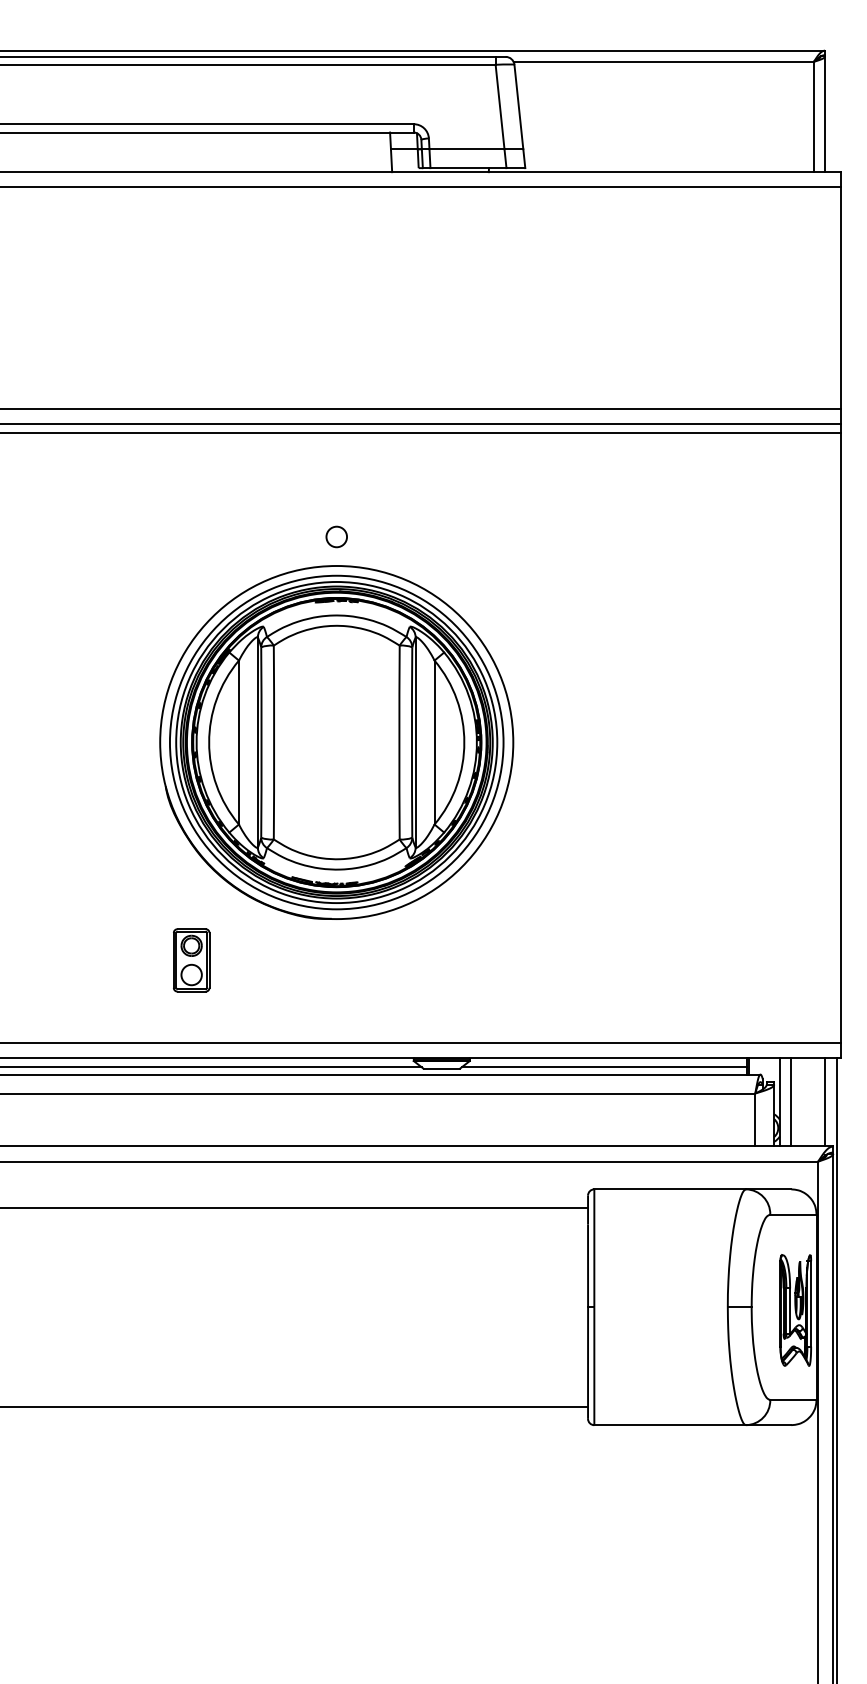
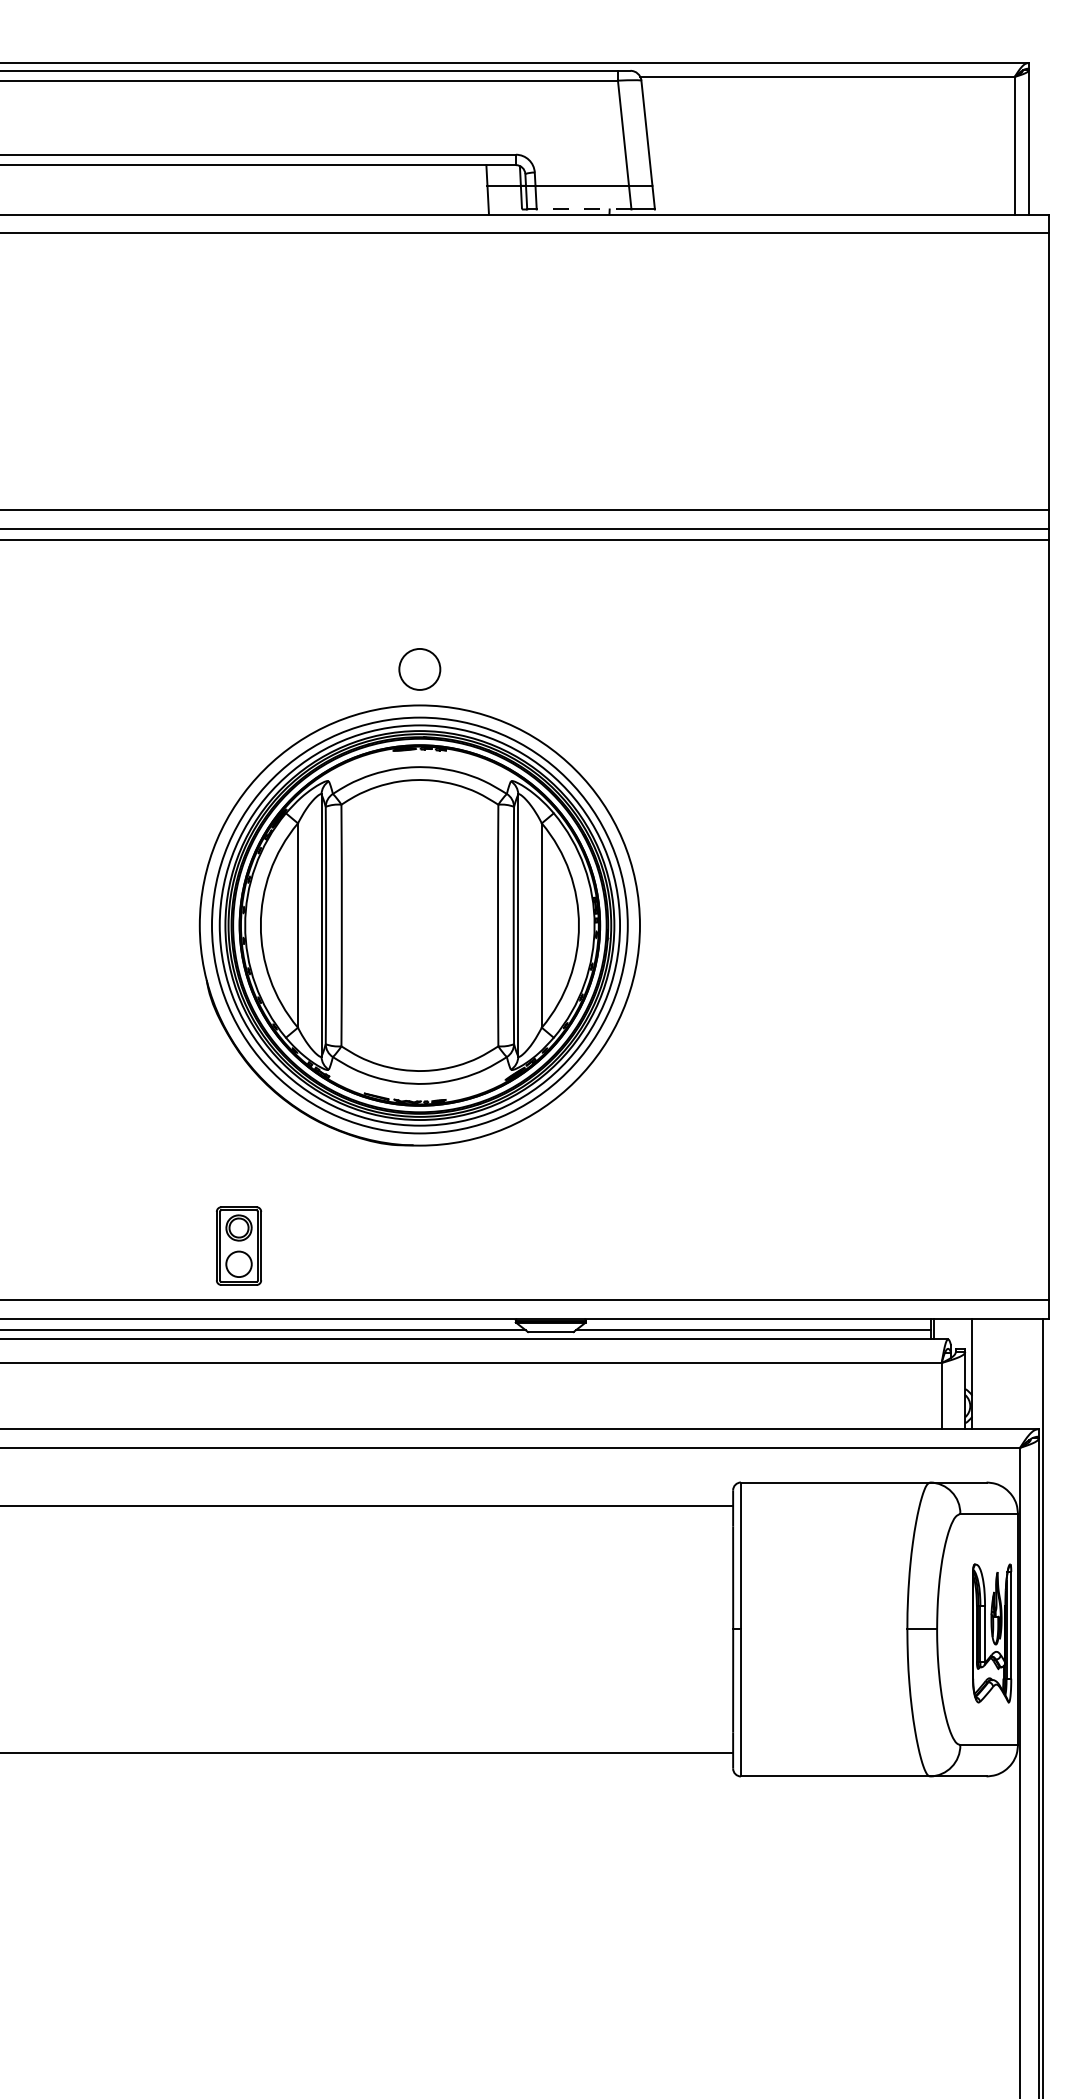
line: (467, 168) -> (583, 209), solid -> dashed
circle: (336, 536) -> (419, 668), size x1.6
part: (192, 959) -> (239, 1245), moved
line: (791, 1102) -> (986, 1374), removed
line: (825, 1102) -> (1029, 1374), removed

